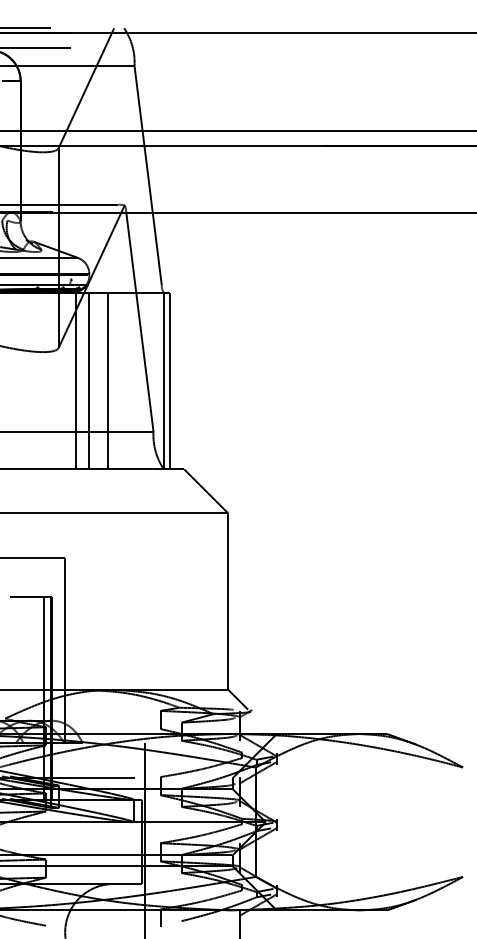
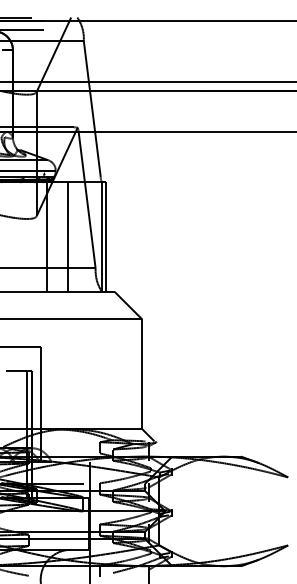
line: (89, 380) -> (55, 236), removed

